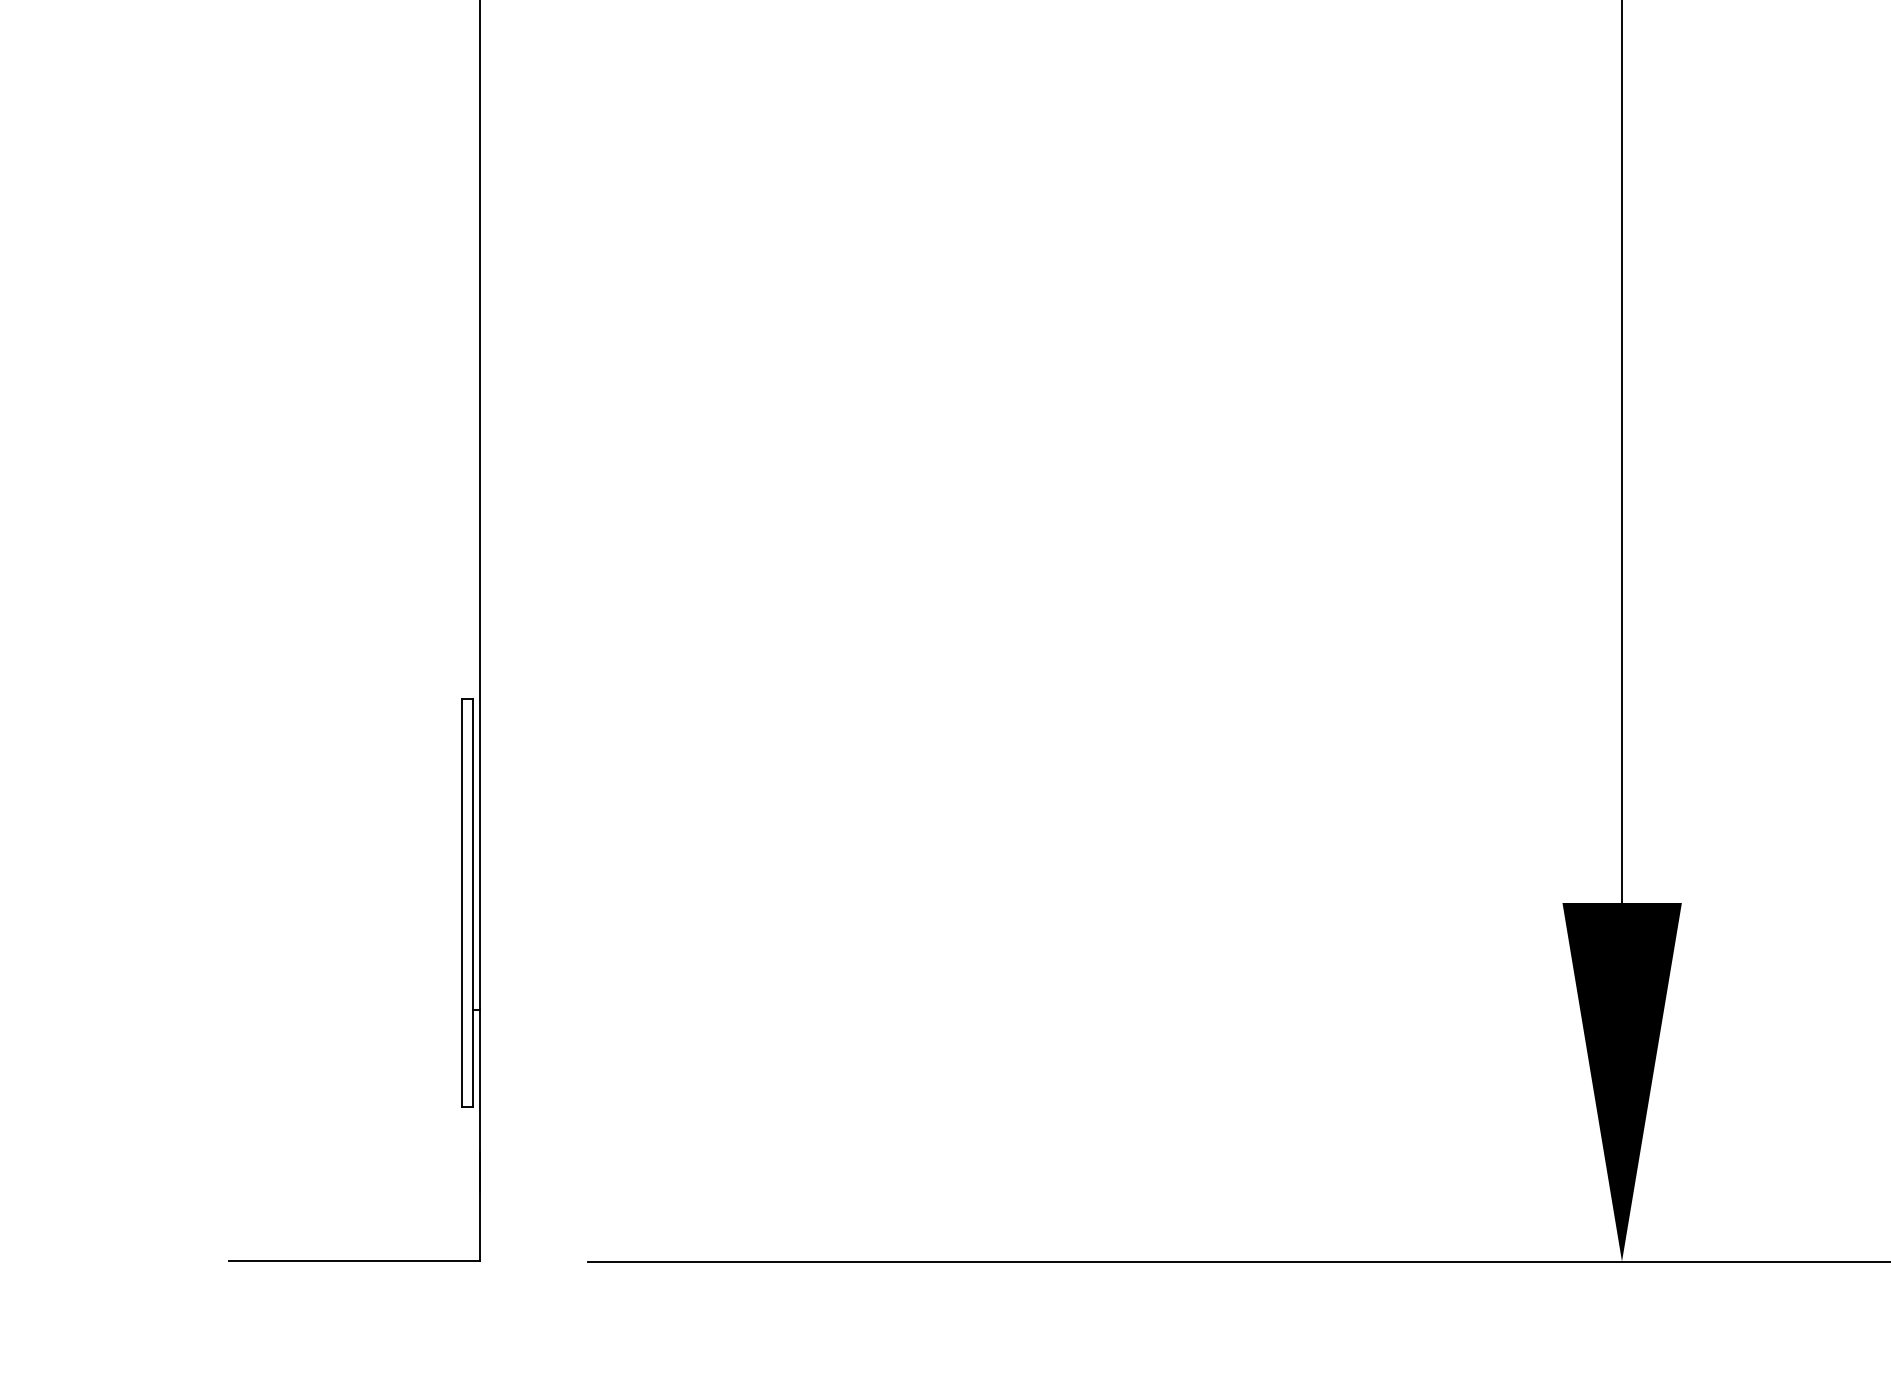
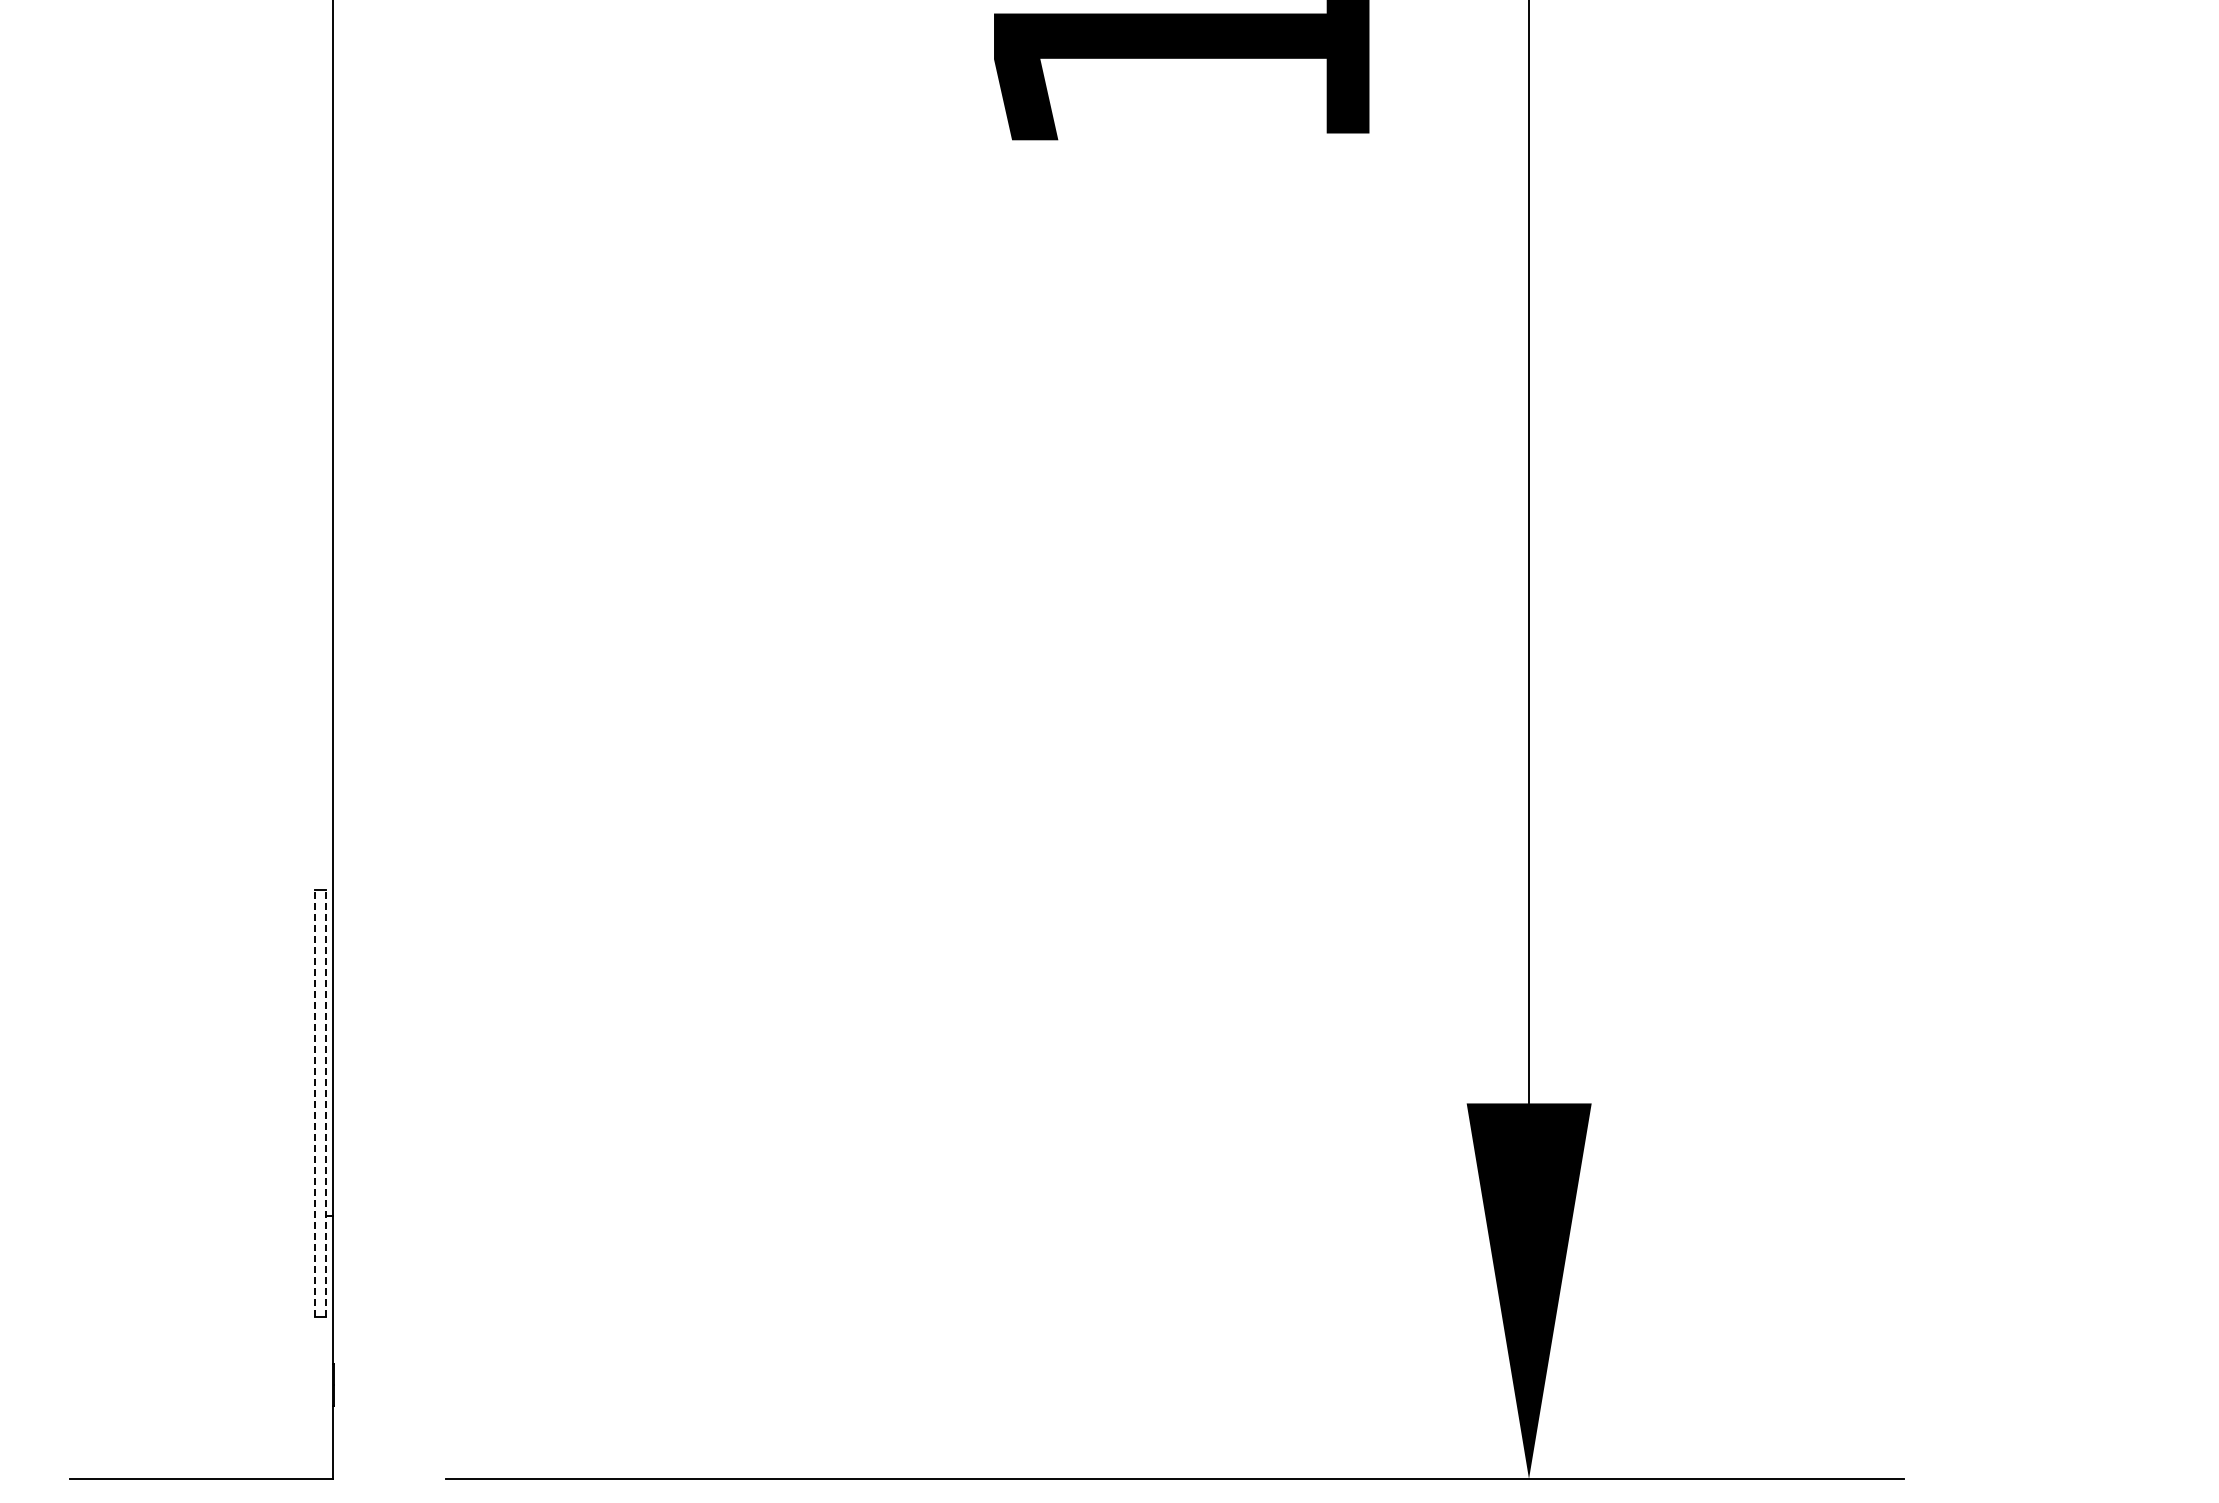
line: (462, 903) -> (314, 1103), solid -> dashed
line: (472, 903) -> (325, 1103), solid -> dashed

